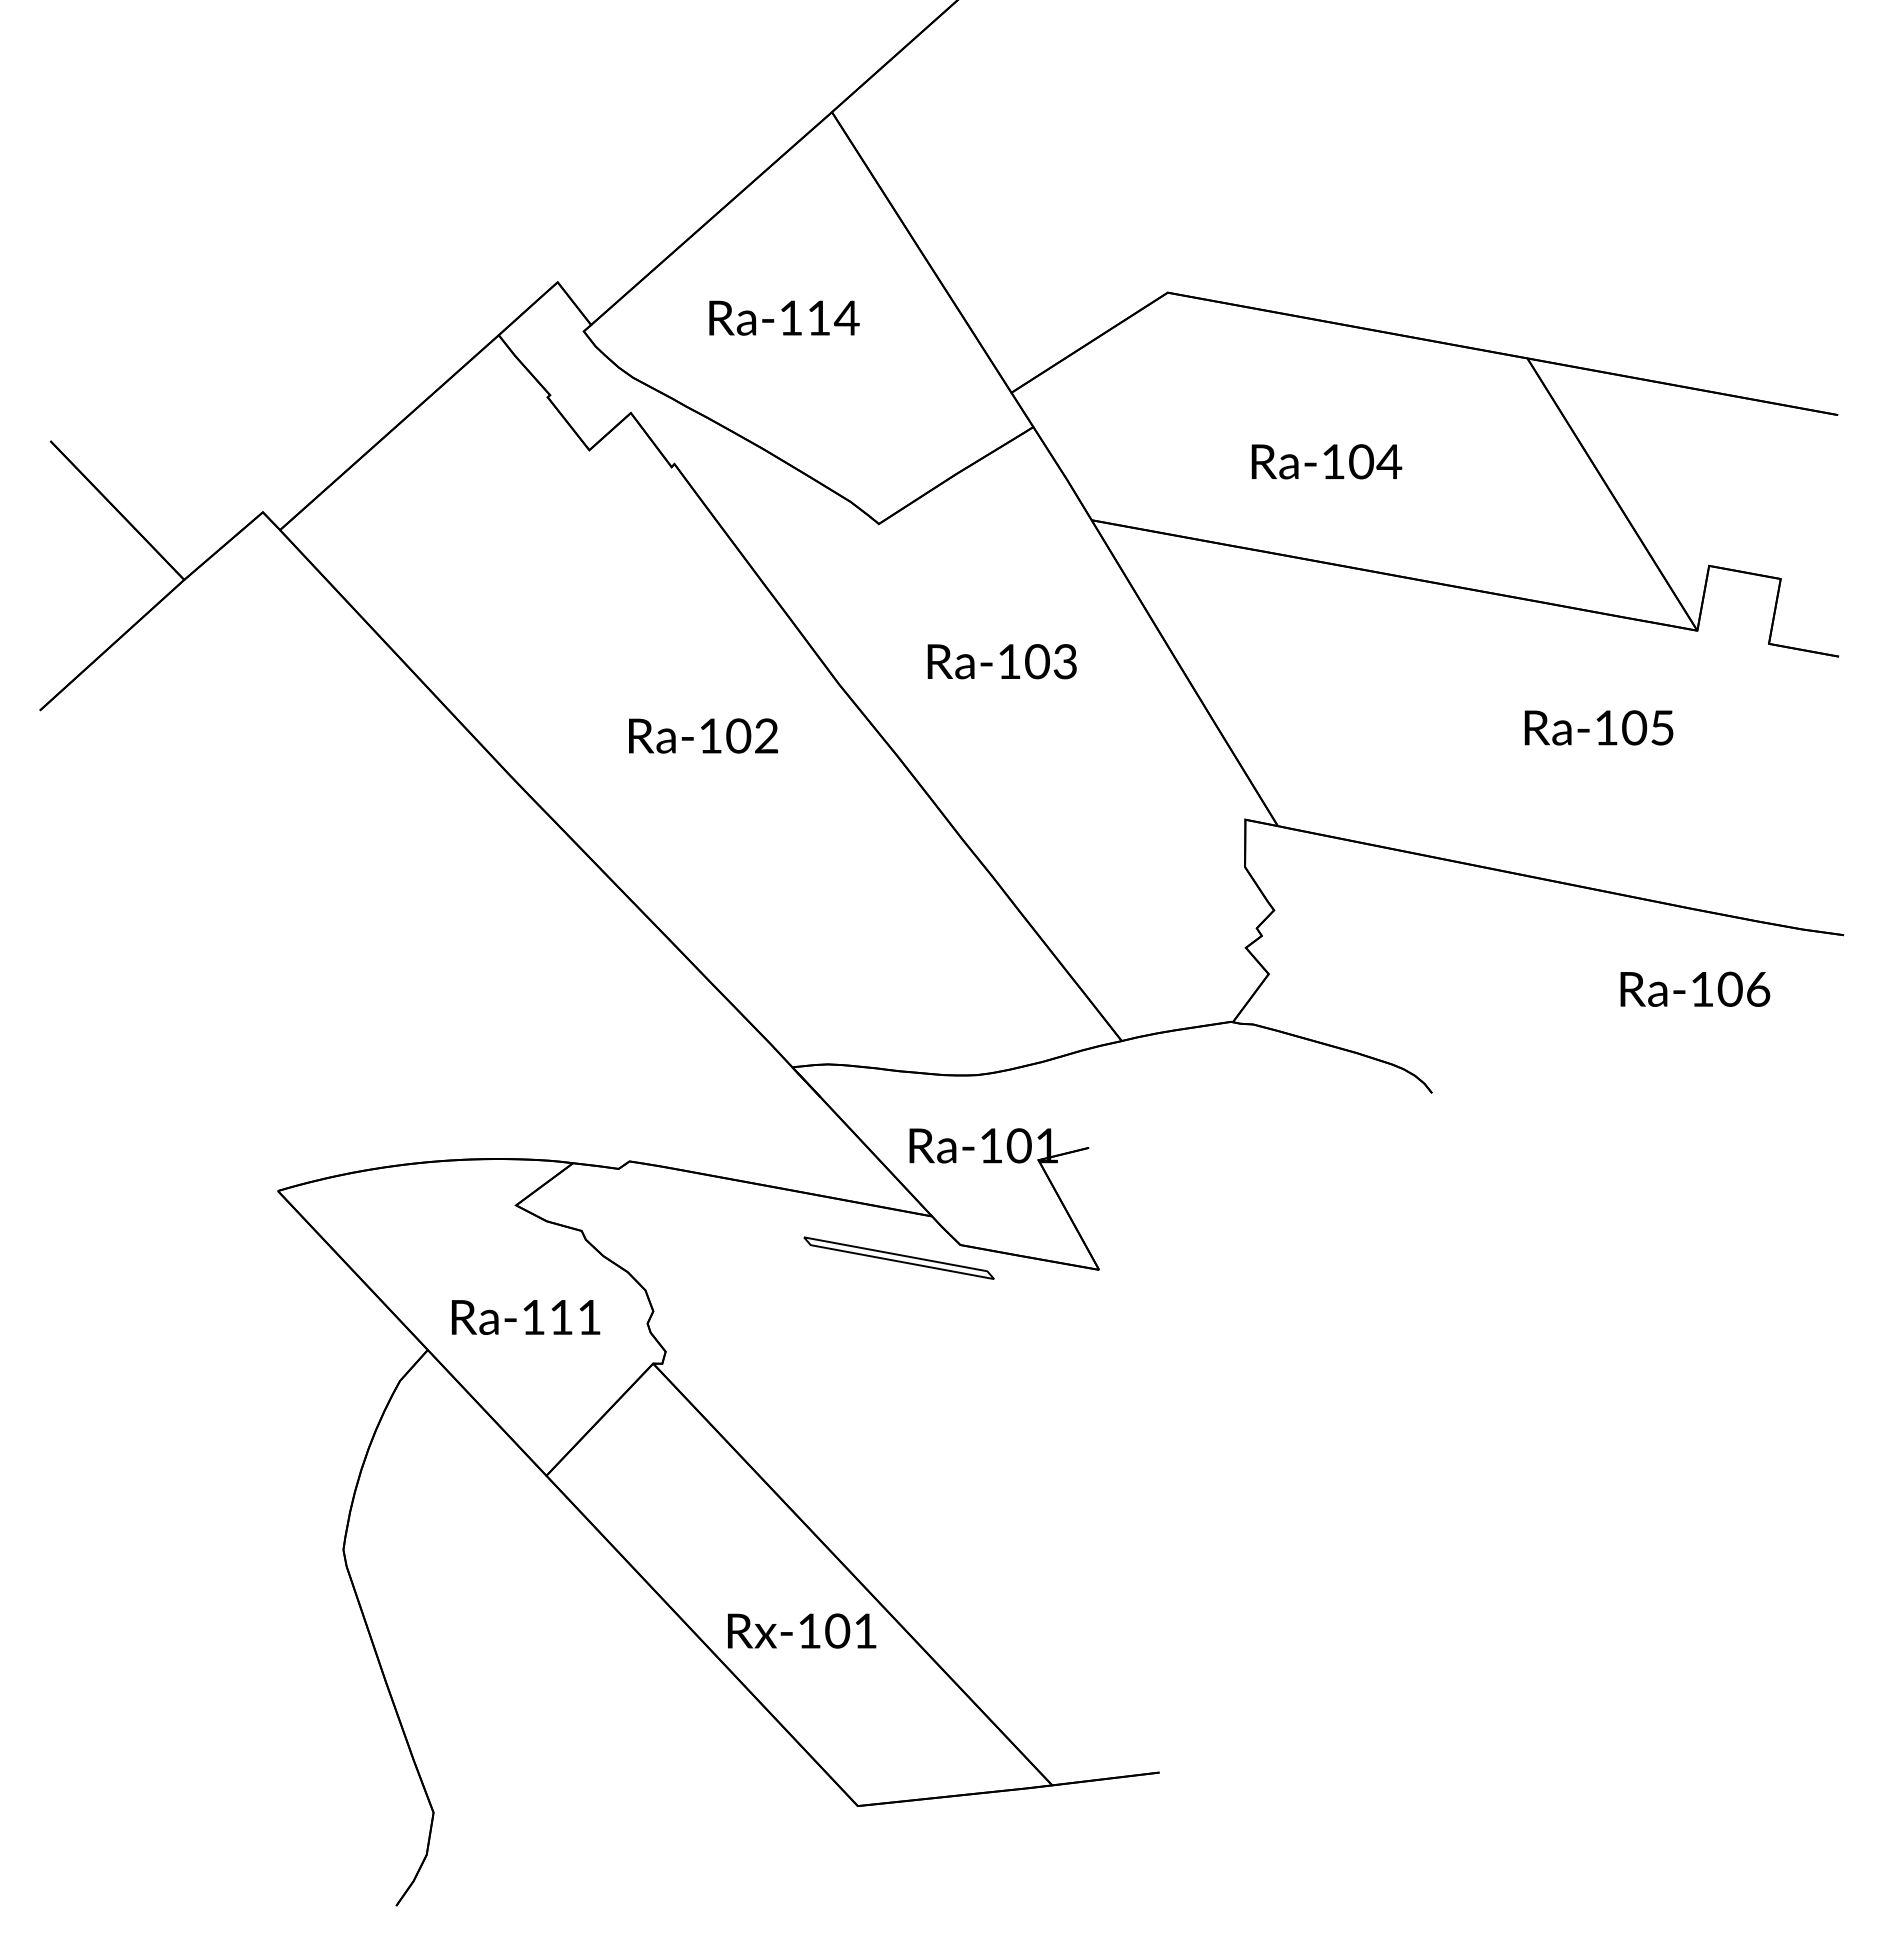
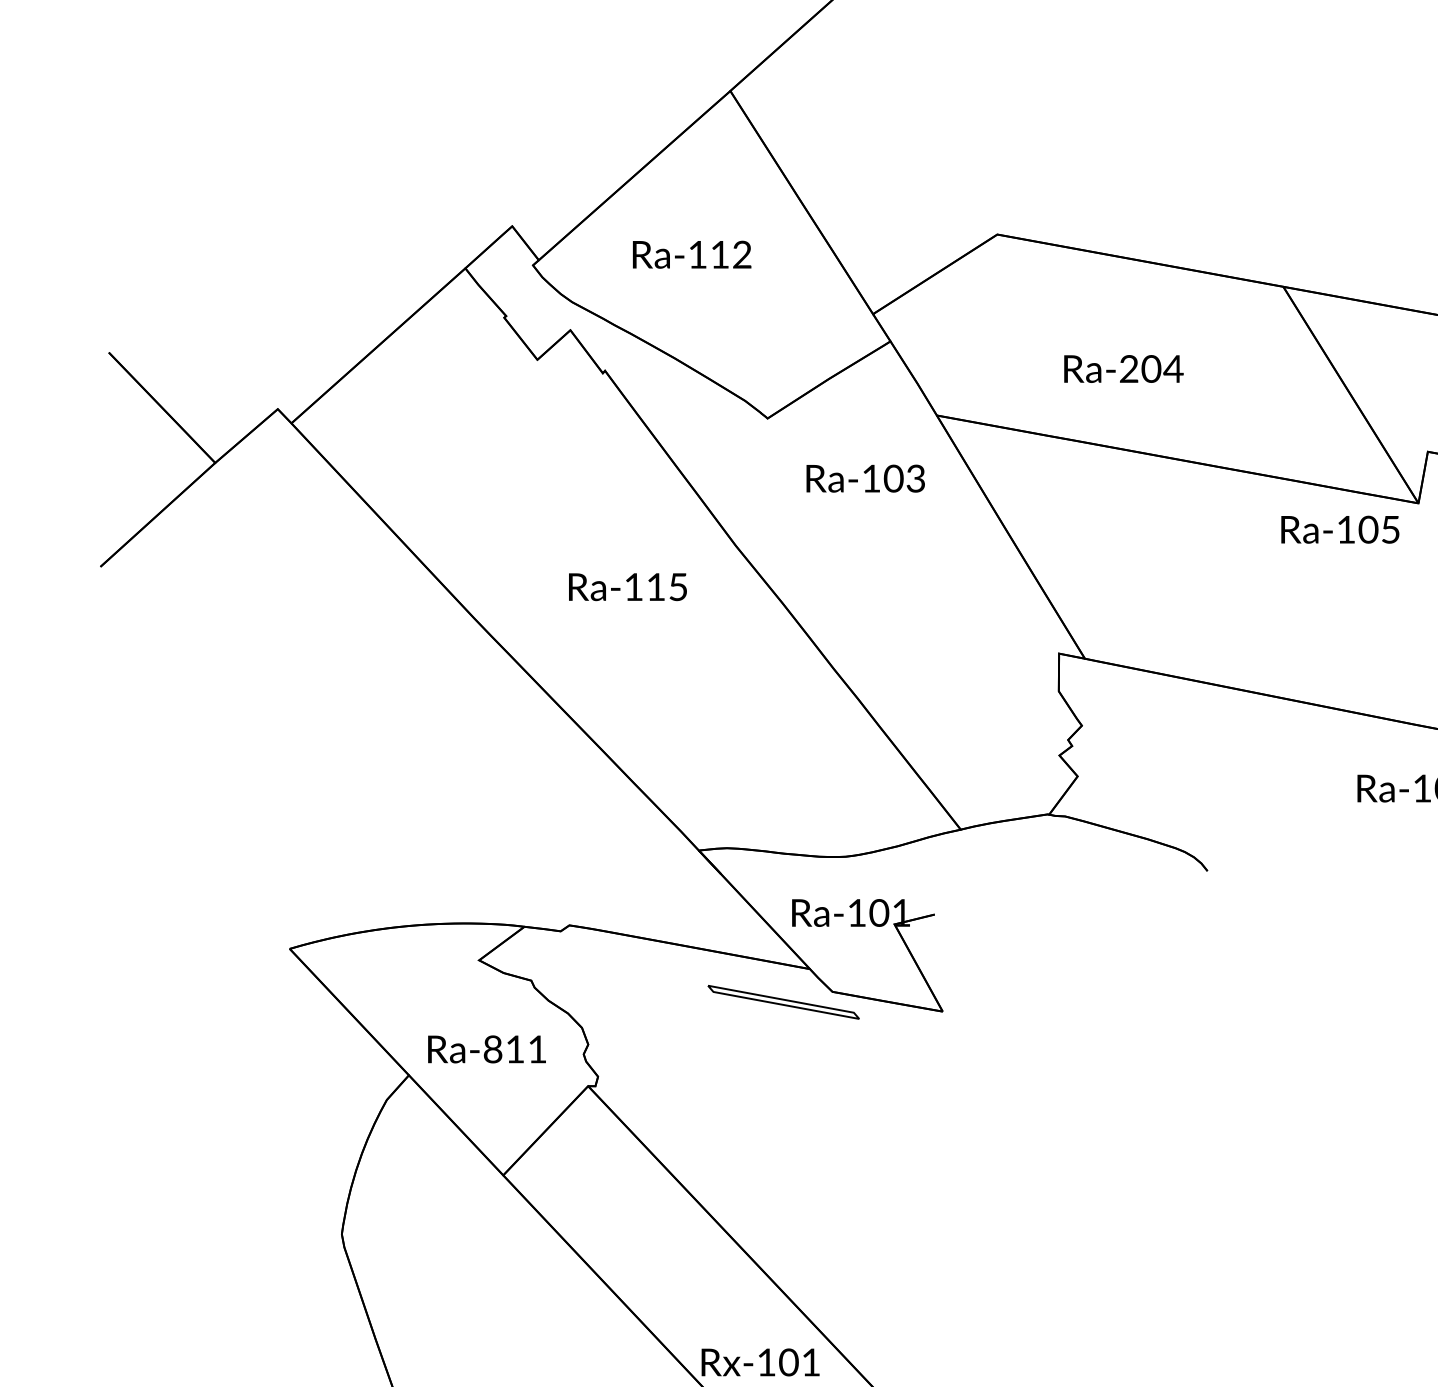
text: (846, 317) -> (741, 254), Ra-114 -> Ra-112
text: (1332, 461) -> (1128, 368), Ra-104 -> Ra-204
text: (1001, 661) -> (865, 478), moved
text: (1598, 727) -> (1339, 529), moved
text: (751, 735) -> (666, 586), Ra-102 -> Ra-115
text: (533, 1316) -> (492, 1048), Ra-111 -> Ra-811
text: (802, 1630) -> (760, 1362), moved

